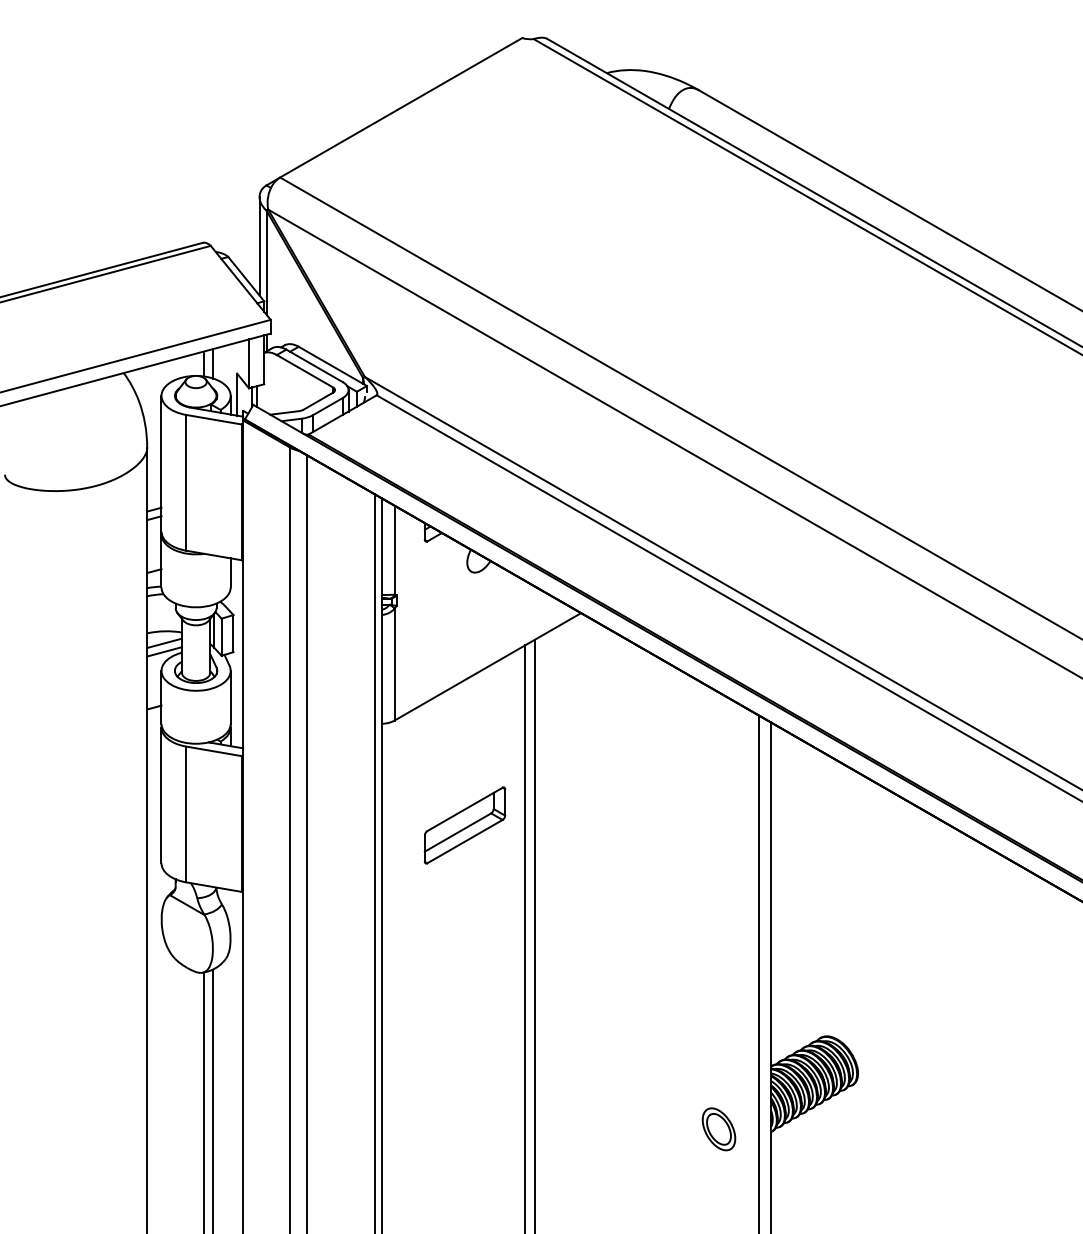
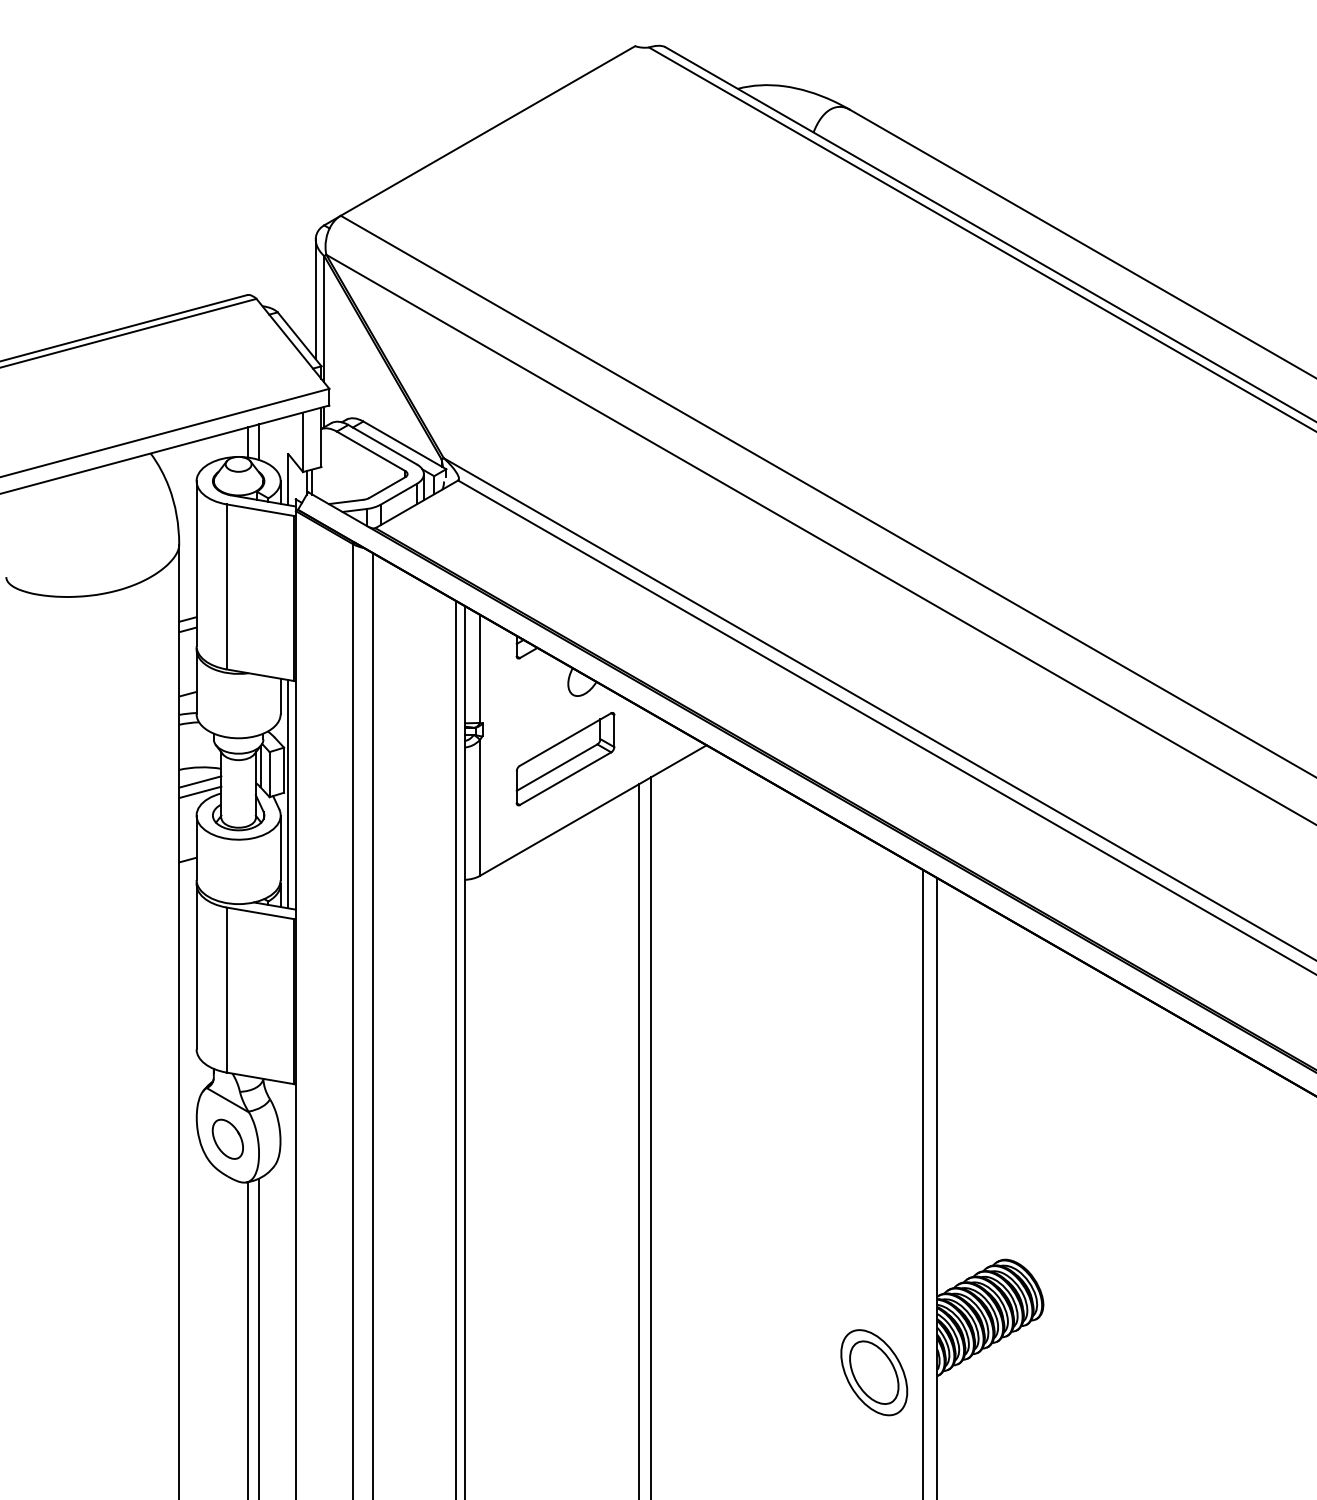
line: (237, 653) -> (288, 794), added
part: (464, 825) -> (564, 759), moved
part: (187, 937) -> (228, 1139), added
part: (718, 1129) -> (873, 1372), size x1.67

